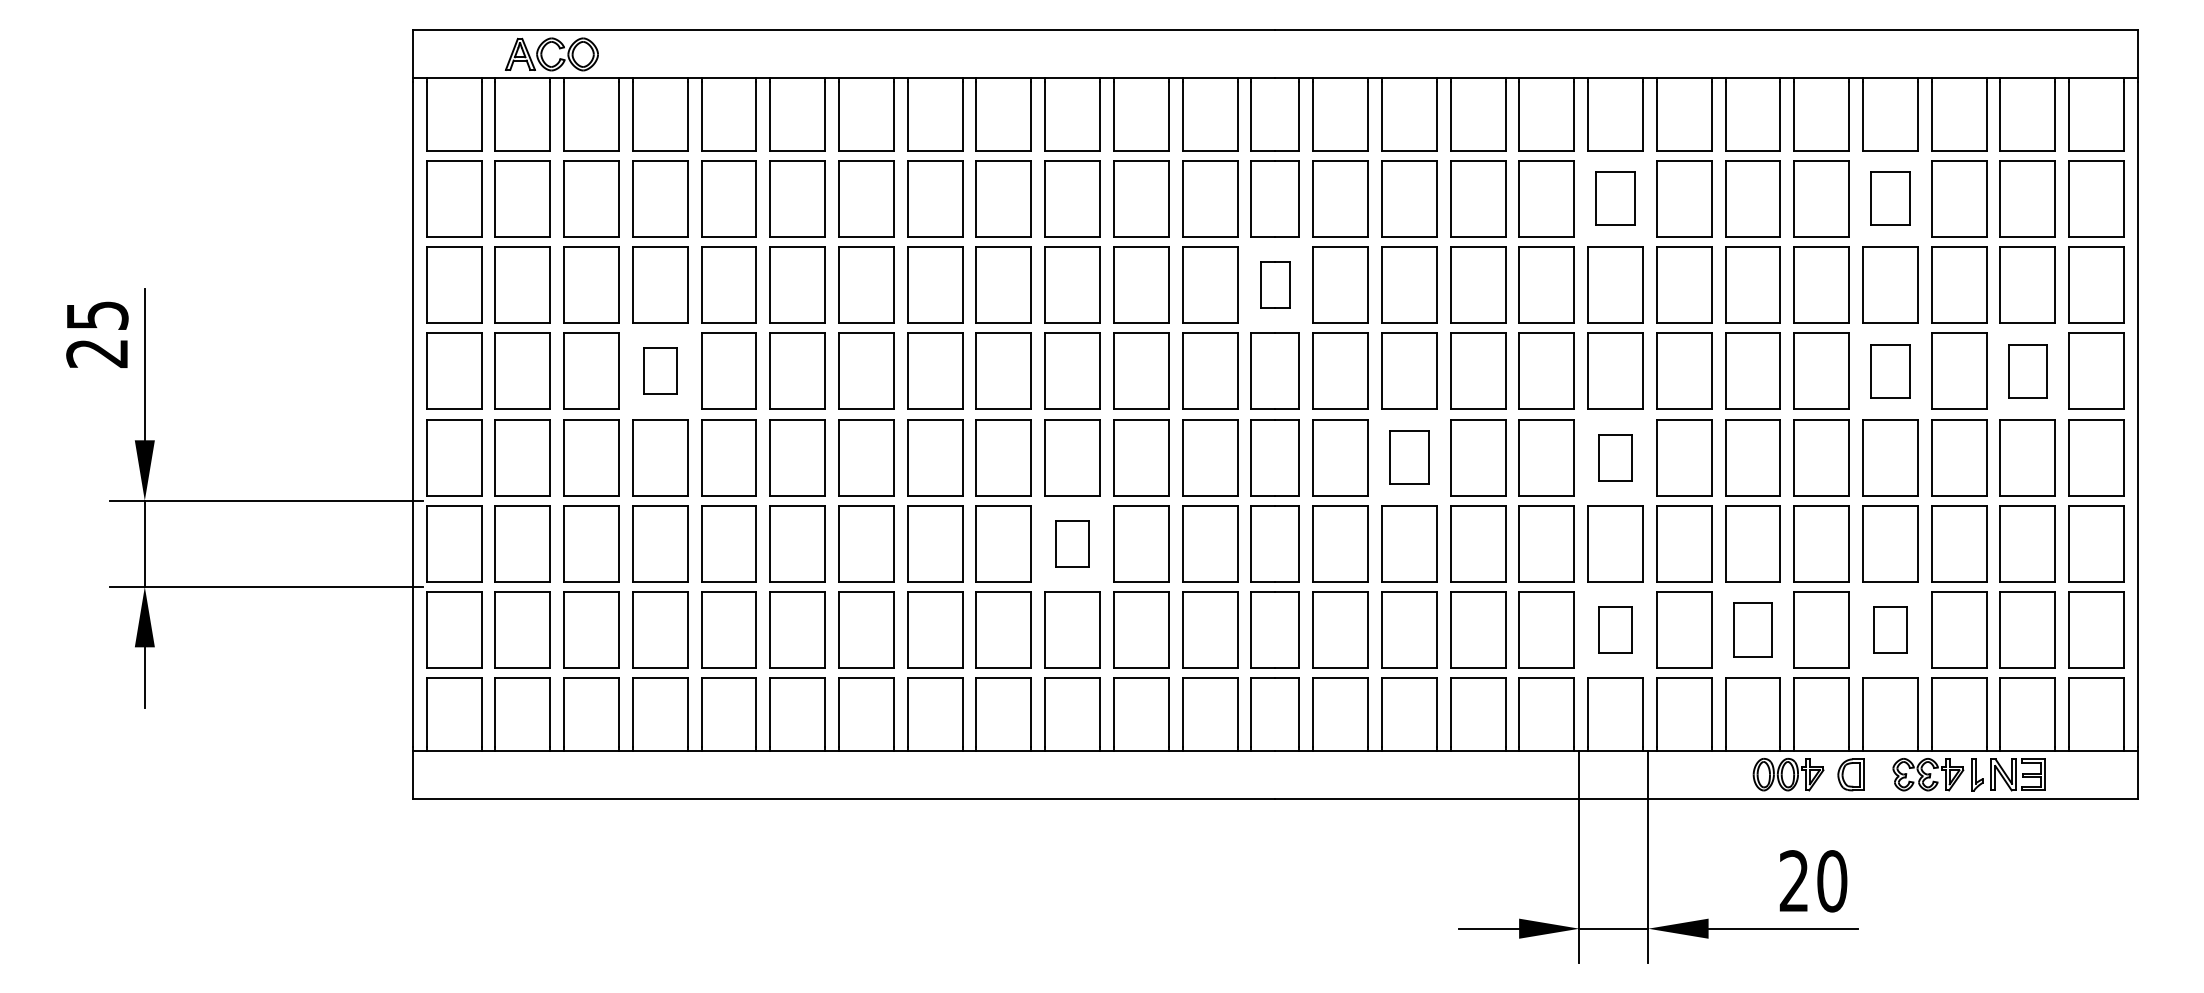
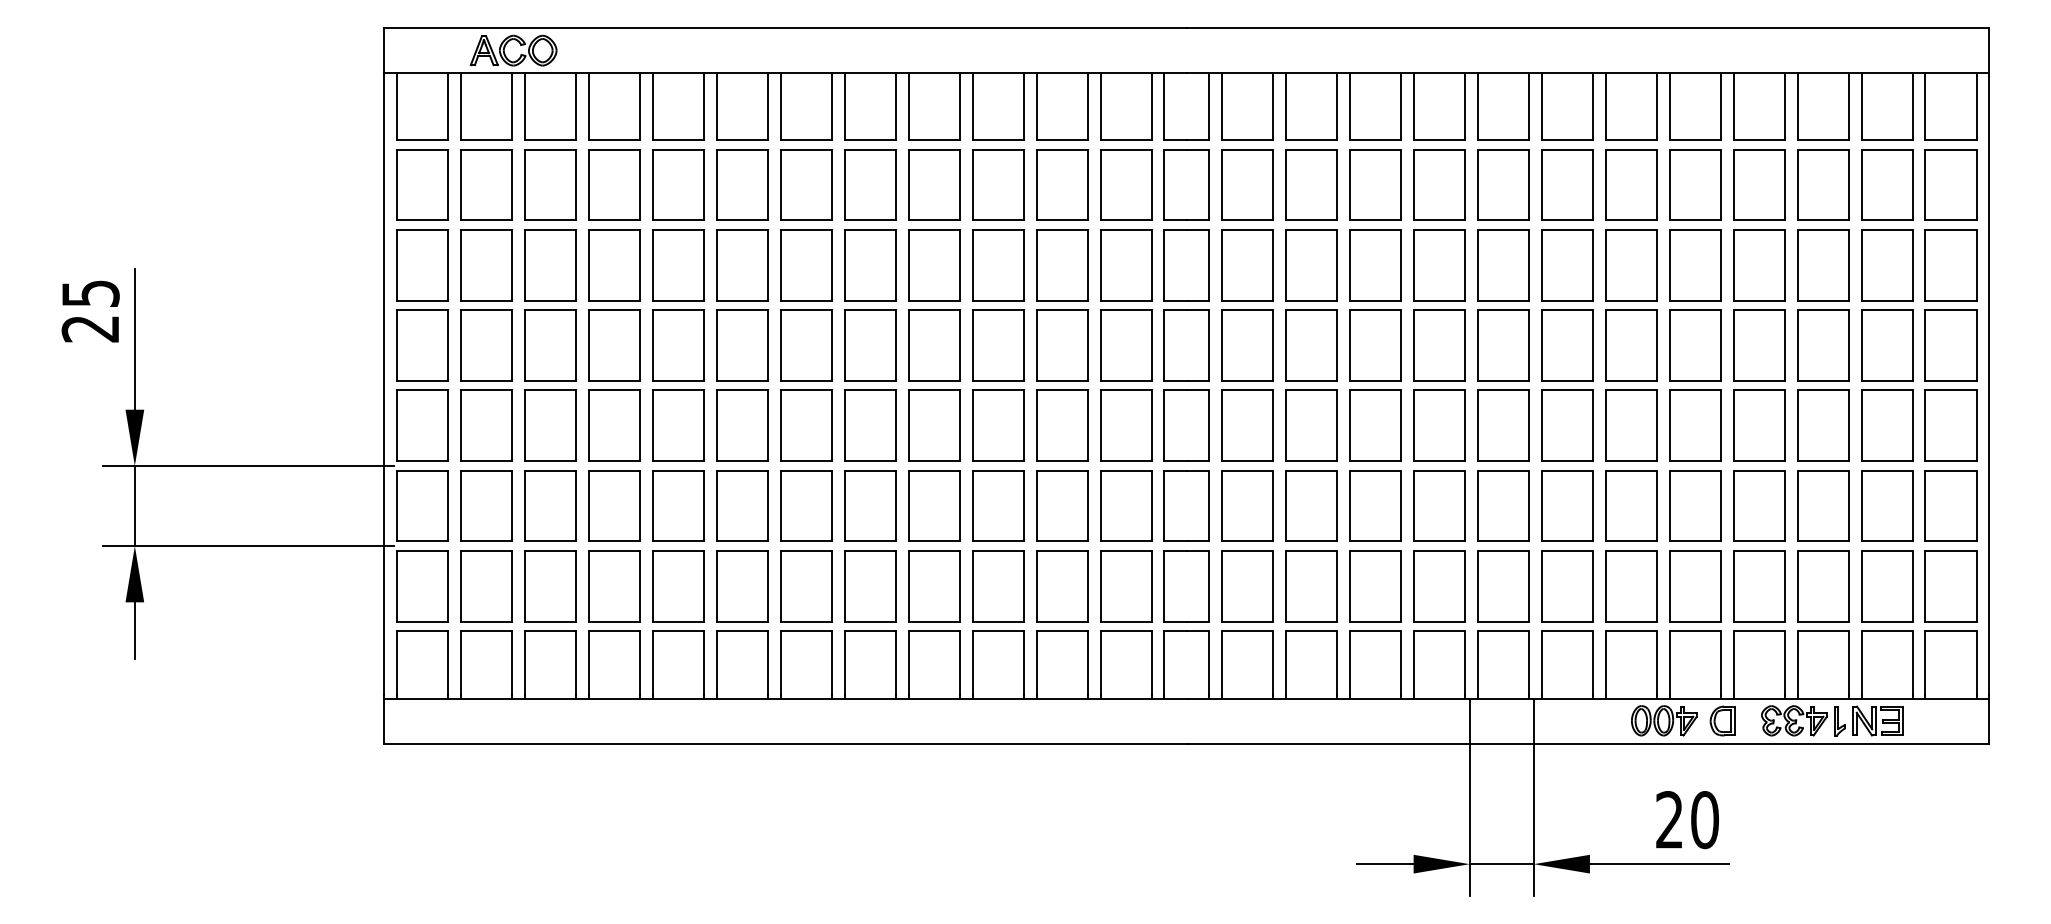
part: (1615, 198) -> (1503, 184), size x1.43
part: (1890, 198) -> (1759, 184), size x1.43
part: (1274, 284) -> (1186, 264), size x1.67
part: (660, 370) -> (614, 344), size x1.67
part: (1890, 370) -> (1759, 344), size x1.43
part: (2027, 370) -> (1886, 344), size x1.43
part: (1409, 457) -> (1311, 425), size x1.43
part: (1615, 457) -> (1503, 425), size x1.67
part: (1072, 543) -> (998, 505), size x1.67
part: (1615, 629) -> (1503, 585), size x1.67
part: (1752, 629) -> (1630, 585), size x1.43
part: (1890, 629) -> (1759, 585), size x1.67

